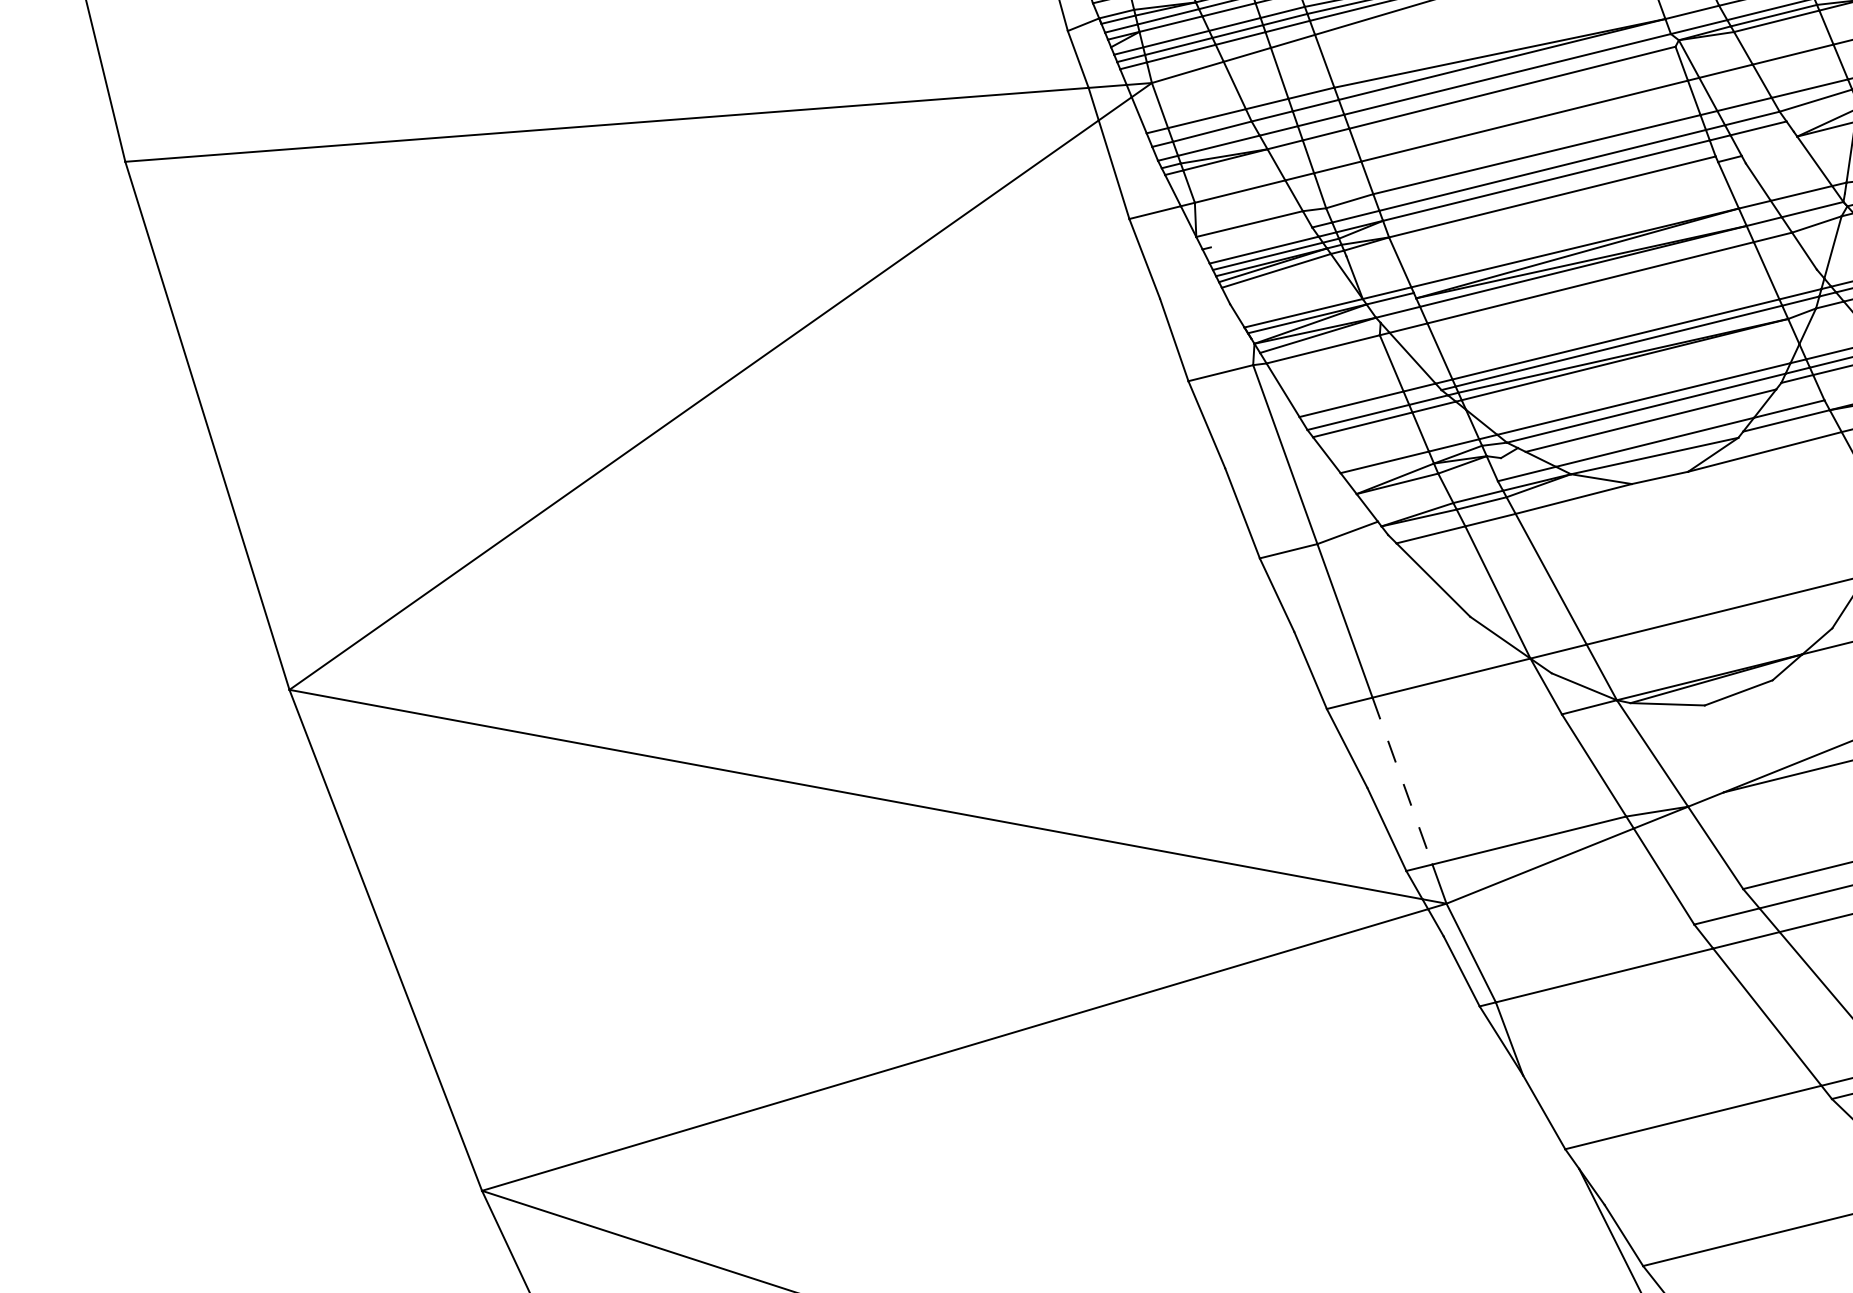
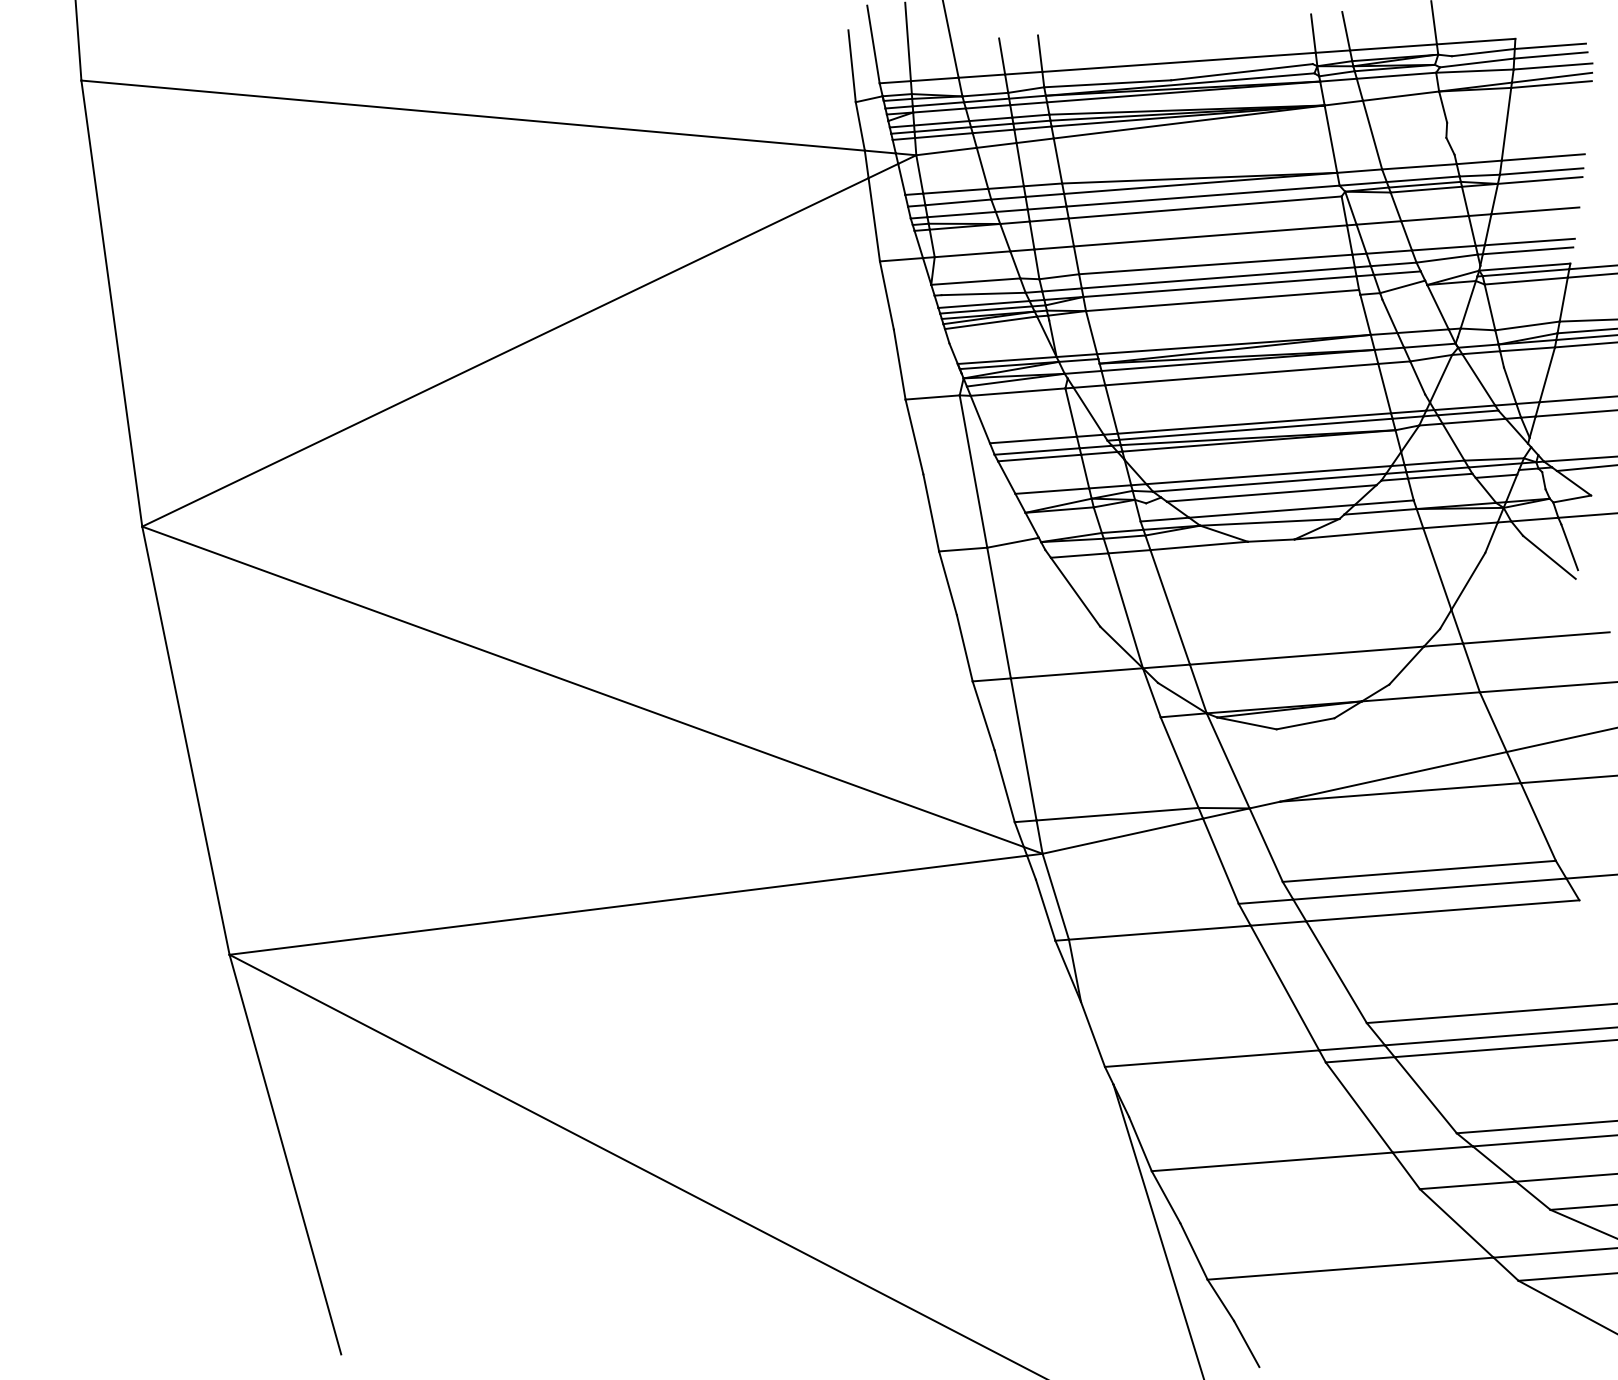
line: (1767, 143) -> (1402, 286), added
line: (1261, 236) -> (983, 293), added
line: (1402, 781) -> (1023, 749), dashed -> solid

